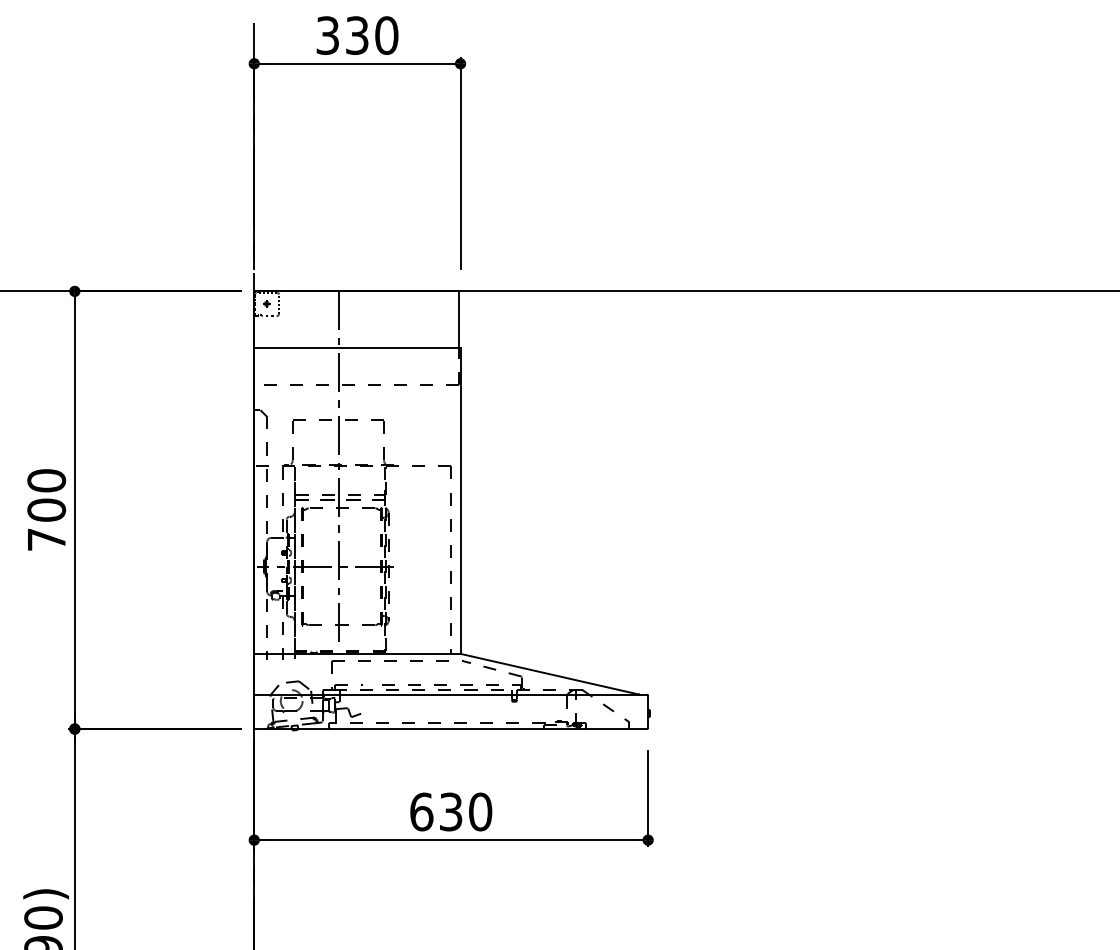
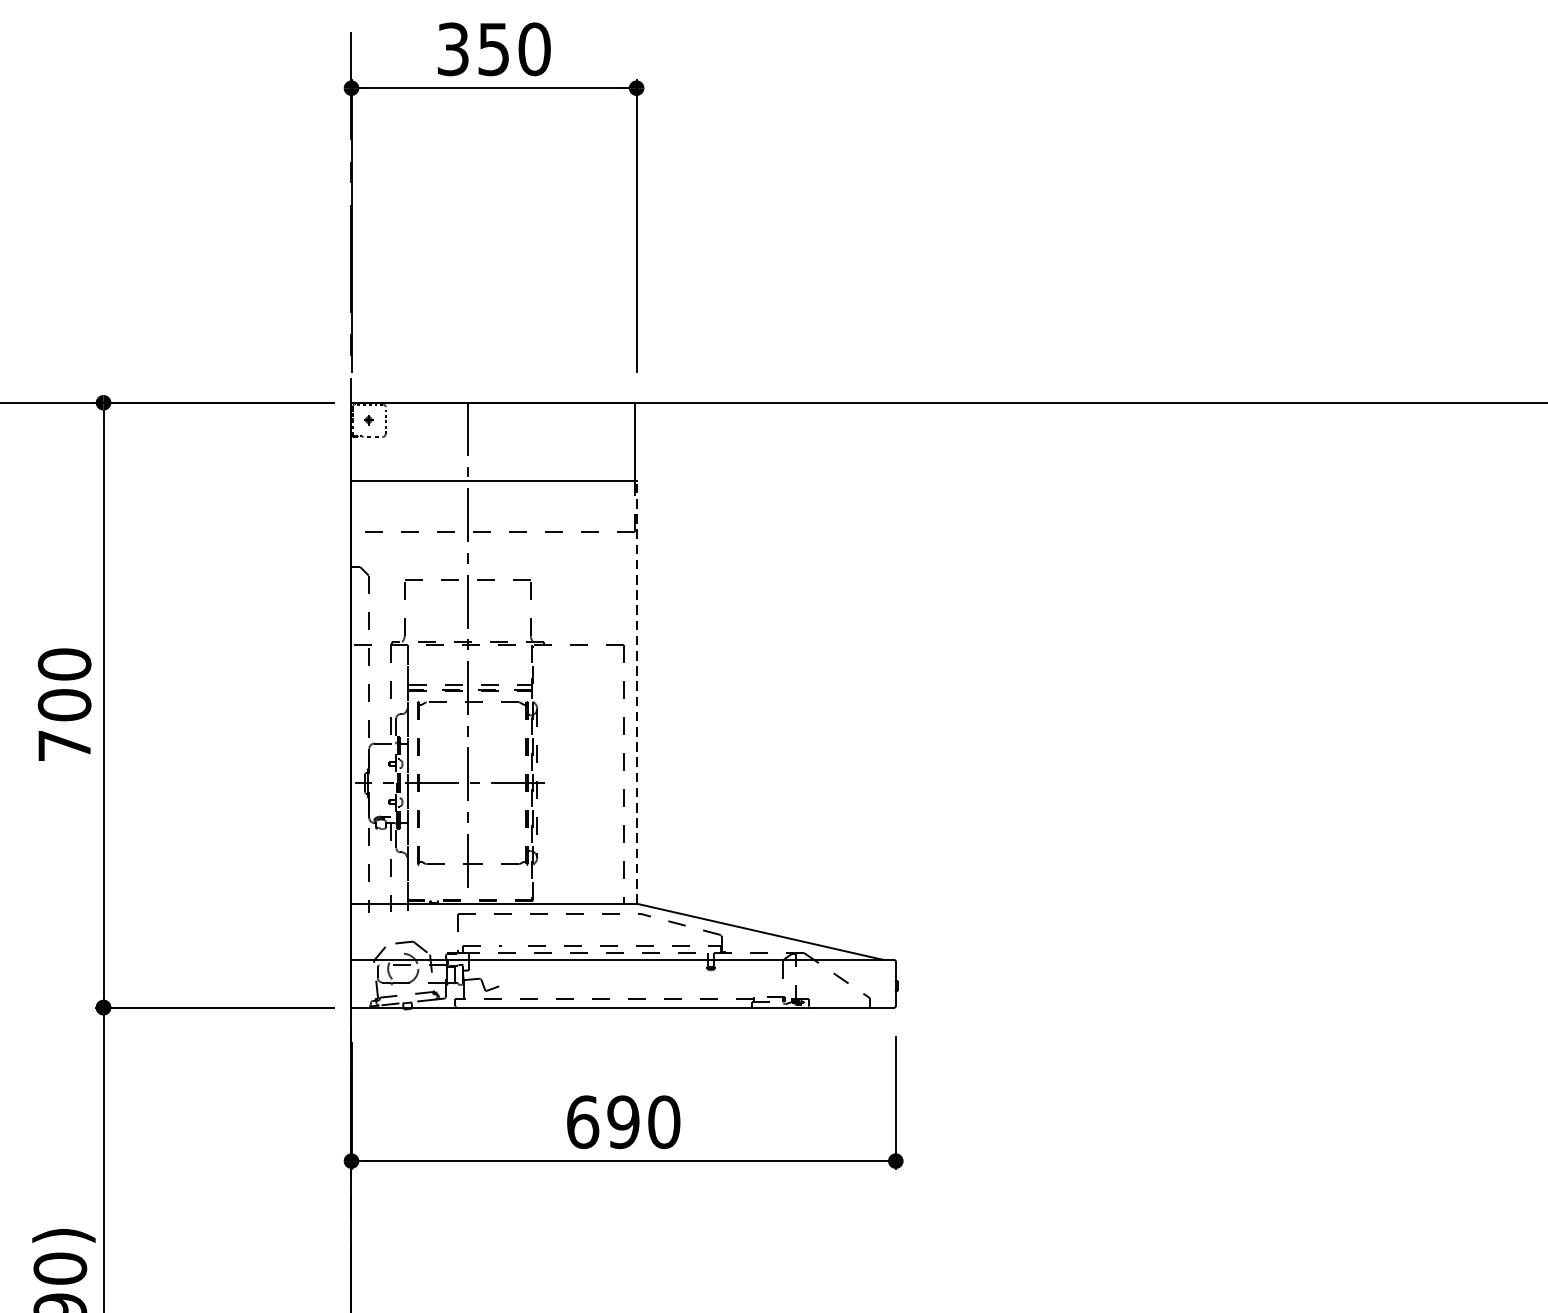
text: (357, 35) -> (494, 49), 330 -> 350
line: (460, 500) -> (636, 691), solid -> dashed
text: (450, 811) -> (622, 1121), 630 -> 690

